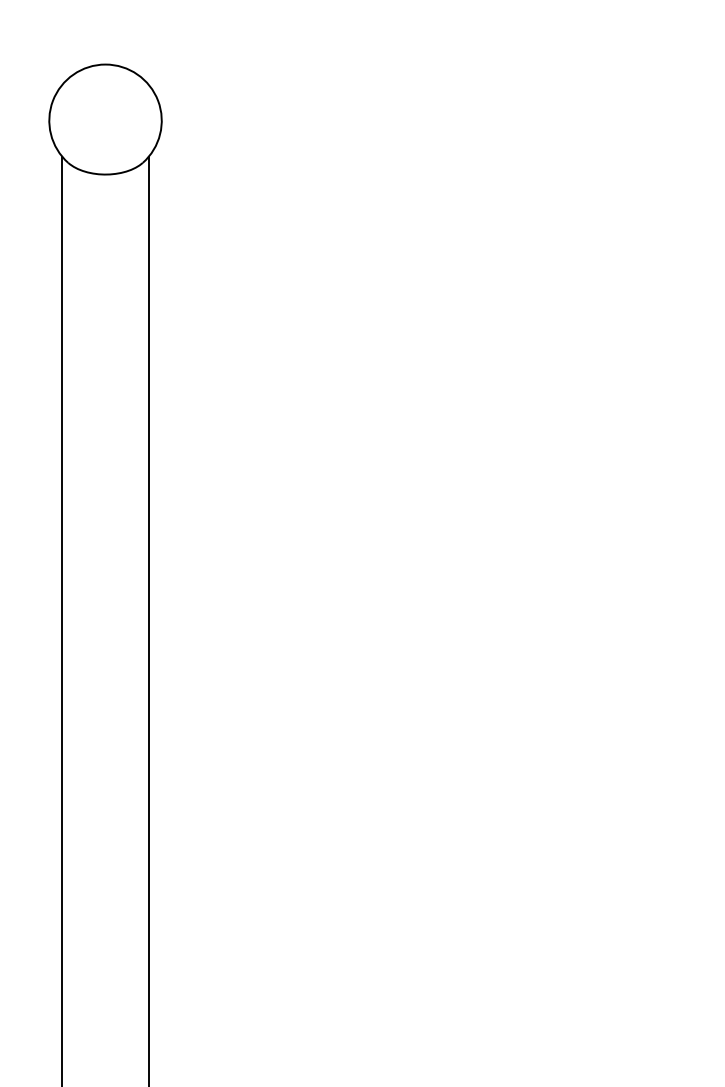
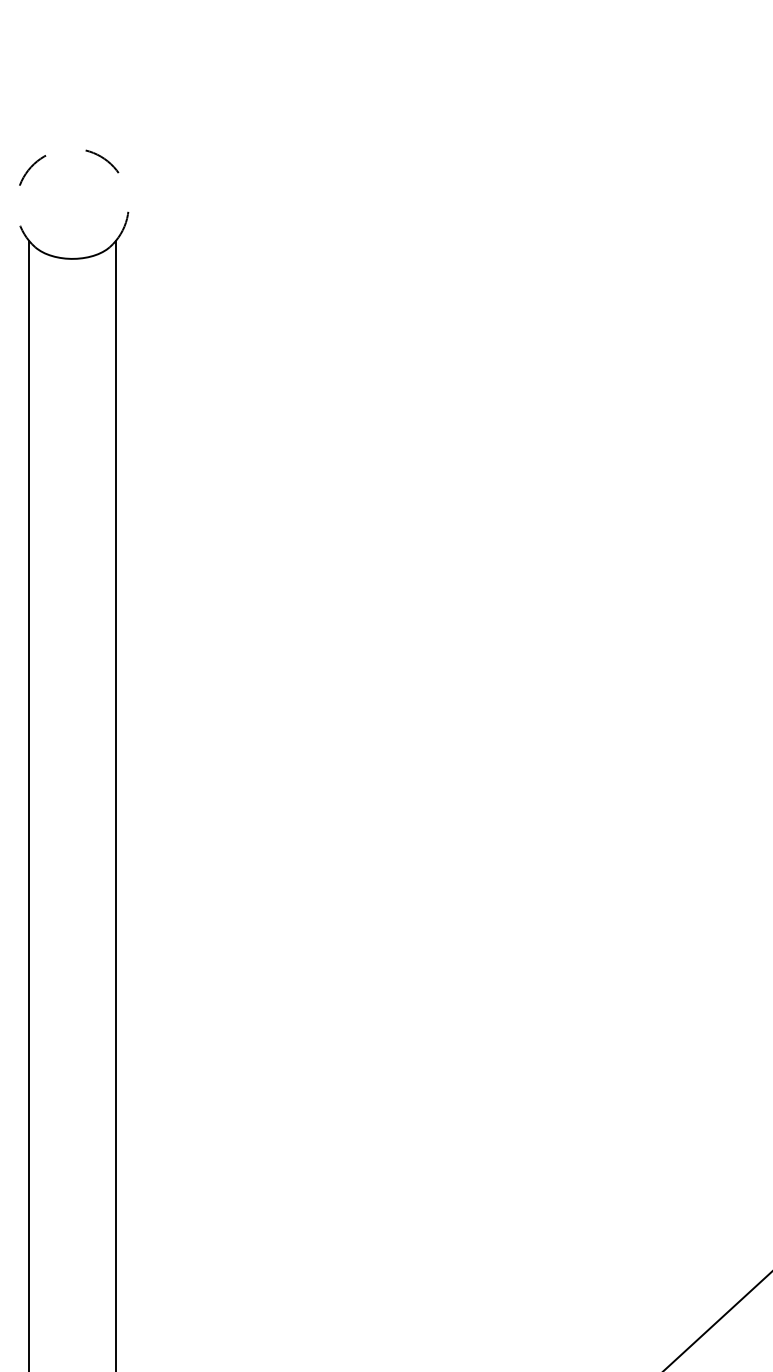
arc: (105, 64) -> (72, 148), solid -> dashed

